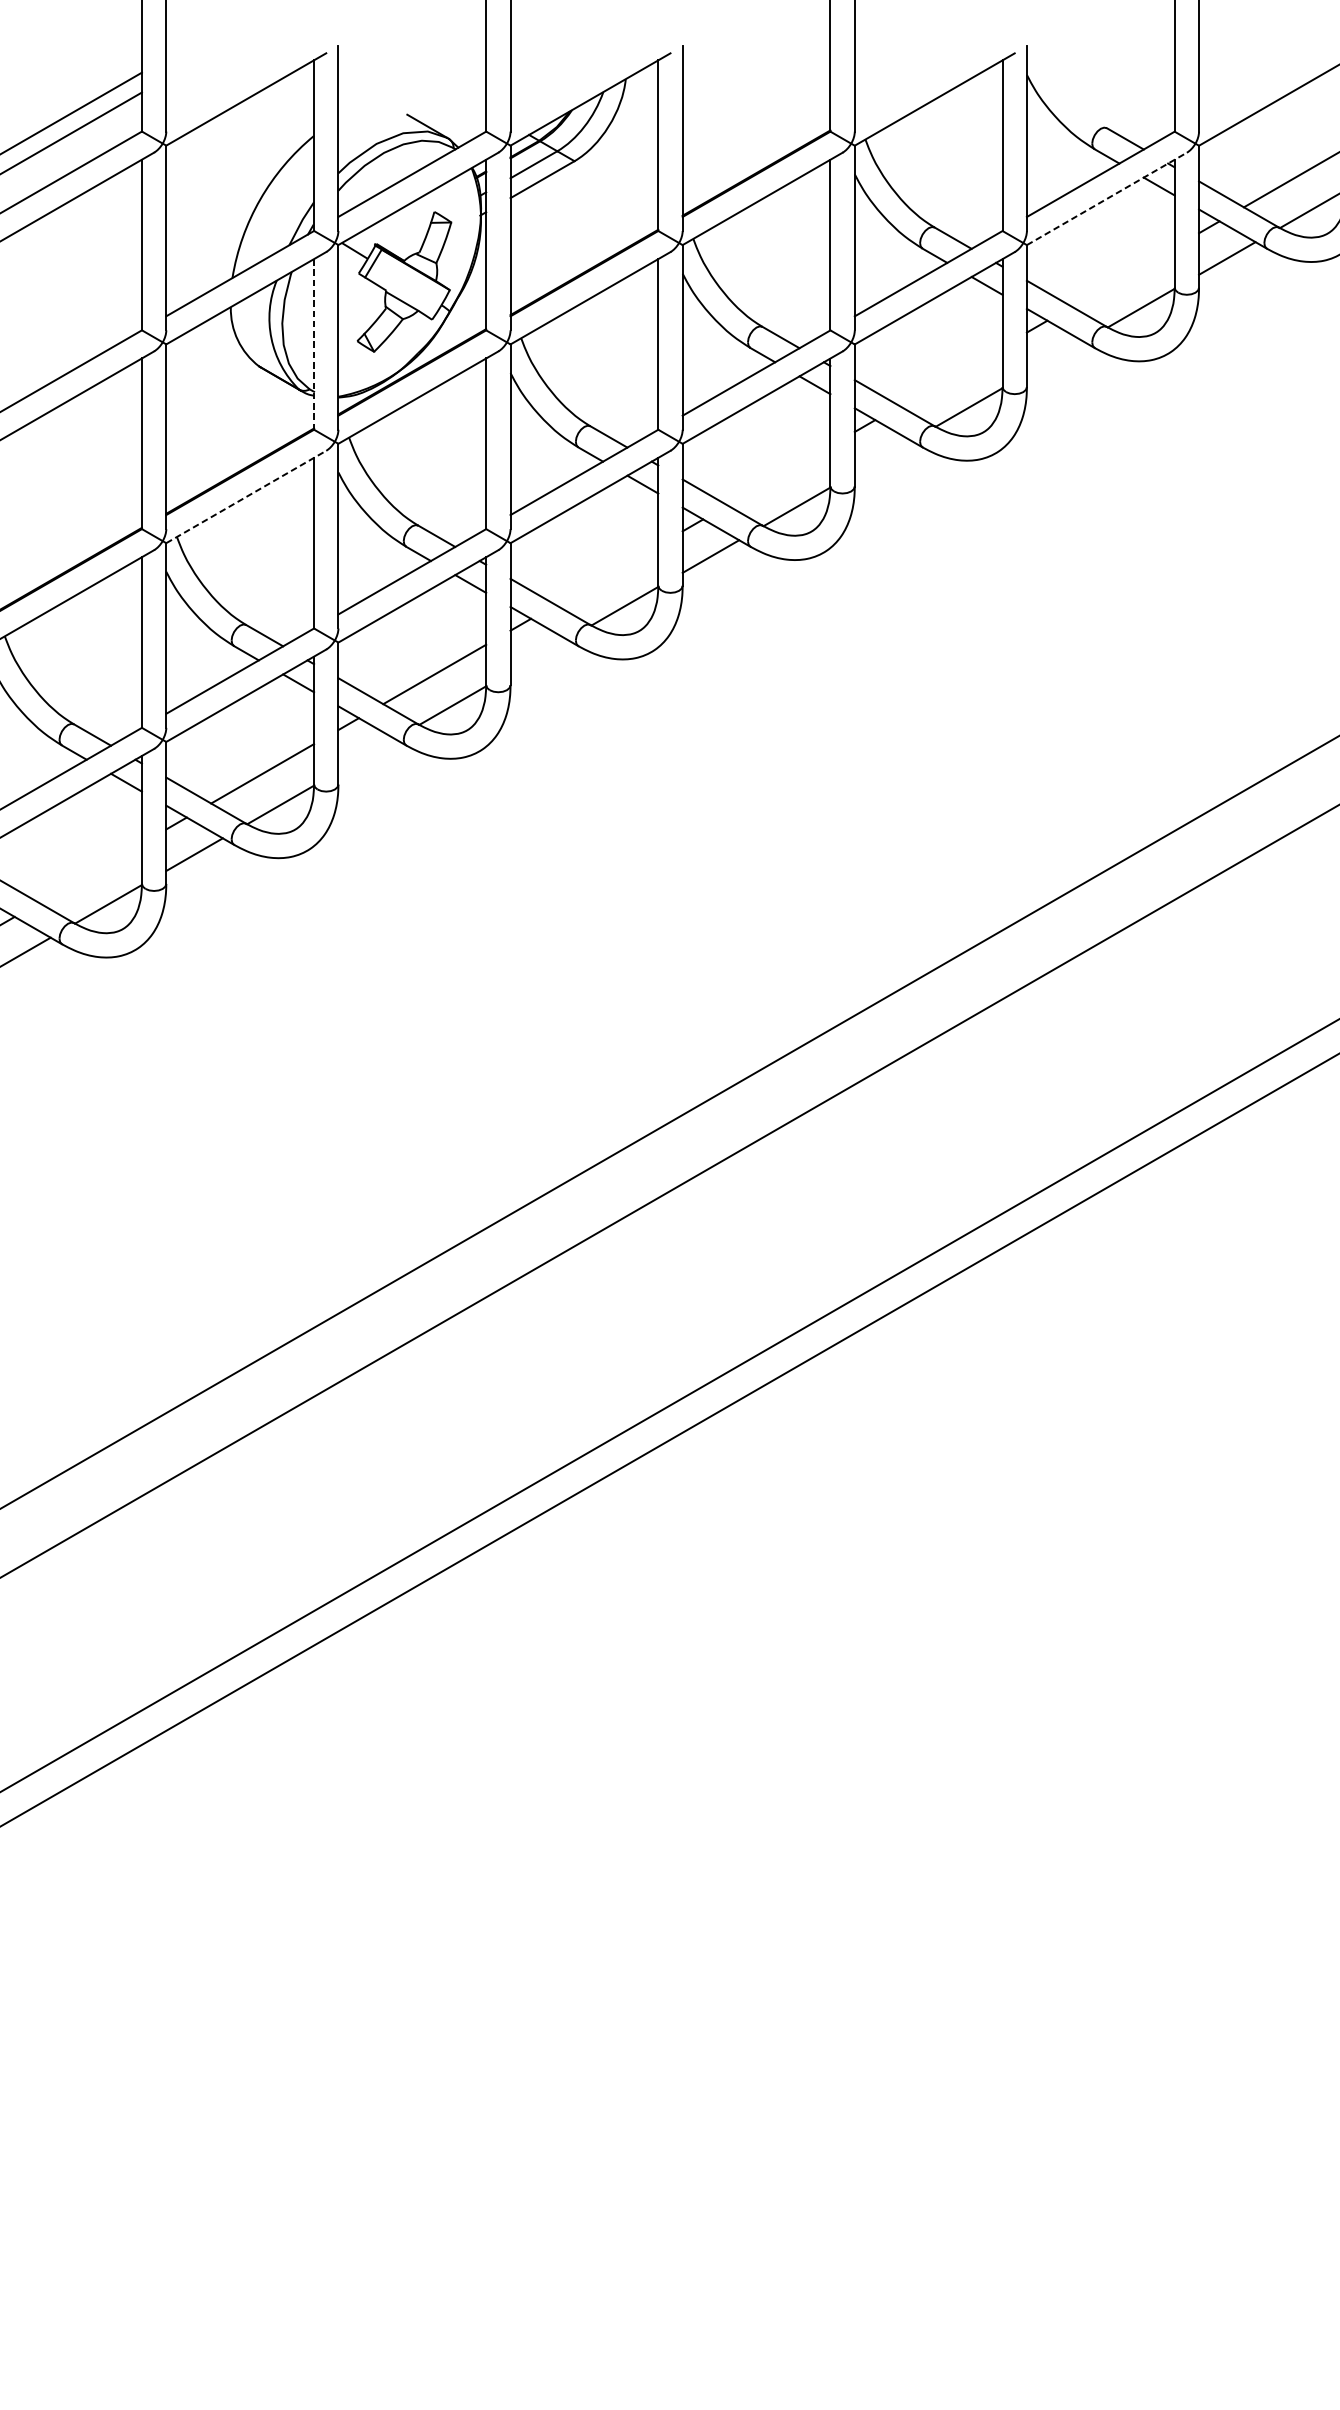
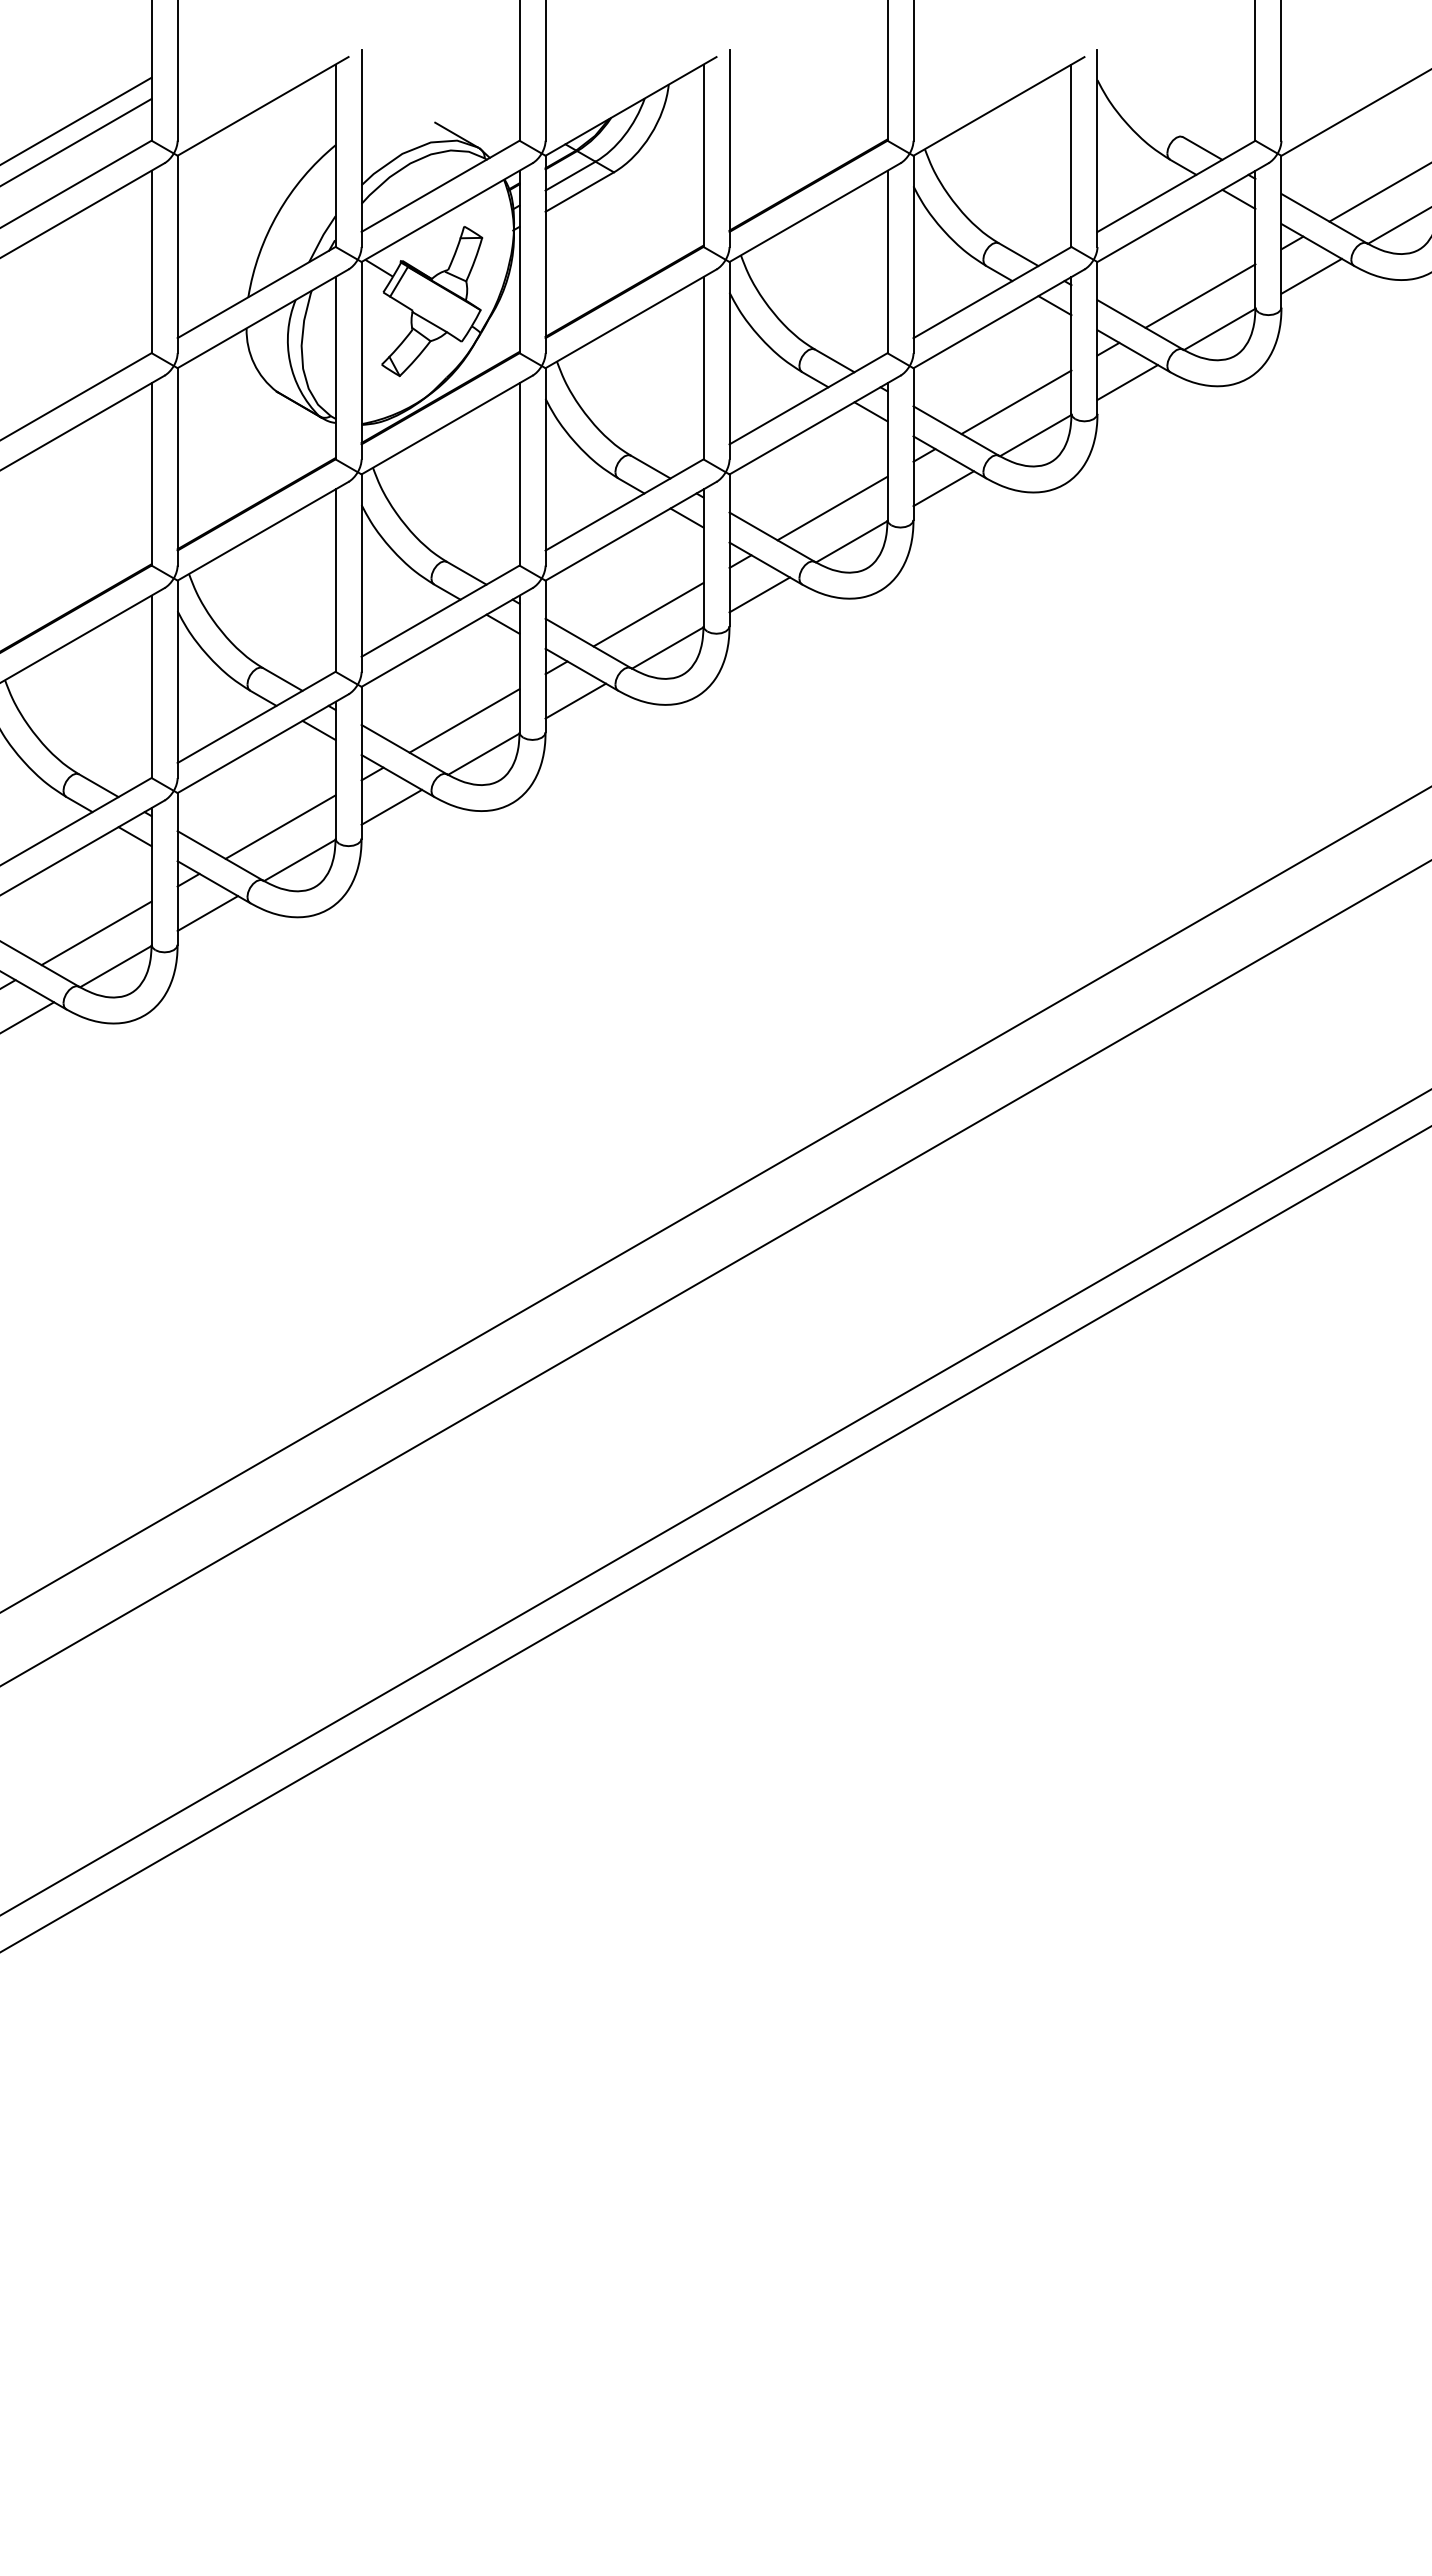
line: (1106, 198) -> (1182, 212), dashed -> solid
line: (1123, 276) -> (1200, 295), added
line: (314, 344) -> (335, 368), dashed -> solid
line: (1054, 357) -> (1127, 382), added
line: (951, 376) -> (1016, 402), added
line: (882, 456) -> (943, 488), added
line: (778, 475) -> (832, 508), added
line: (246, 497) -> (263, 531), dashed -> solid
line: (606, 574) -> (648, 614), added
line: (538, 655) -> (575, 700), added
line: (366, 754) -> (391, 806), added
line: (90, 873) -> (96, 933), added

